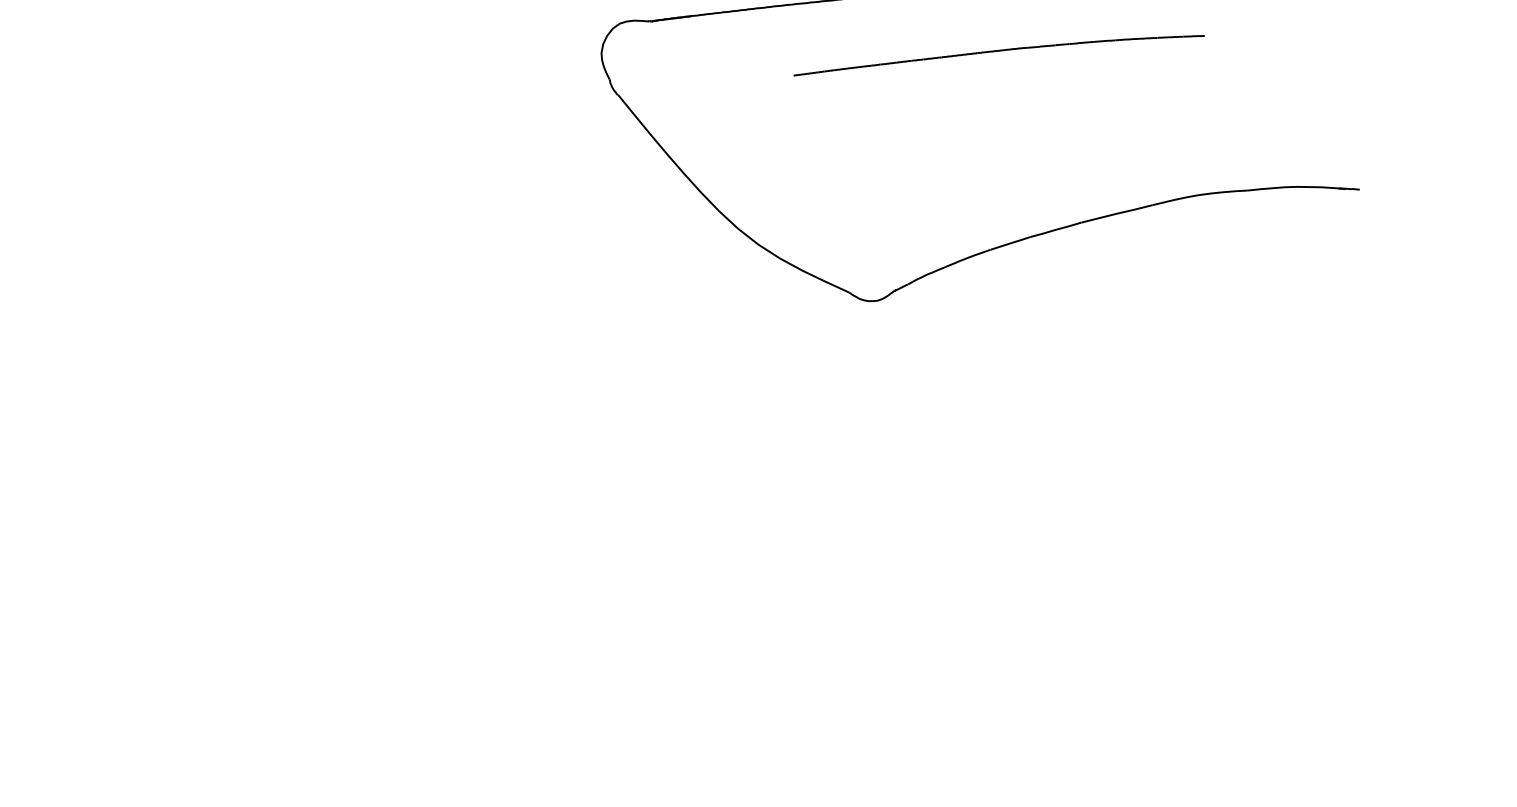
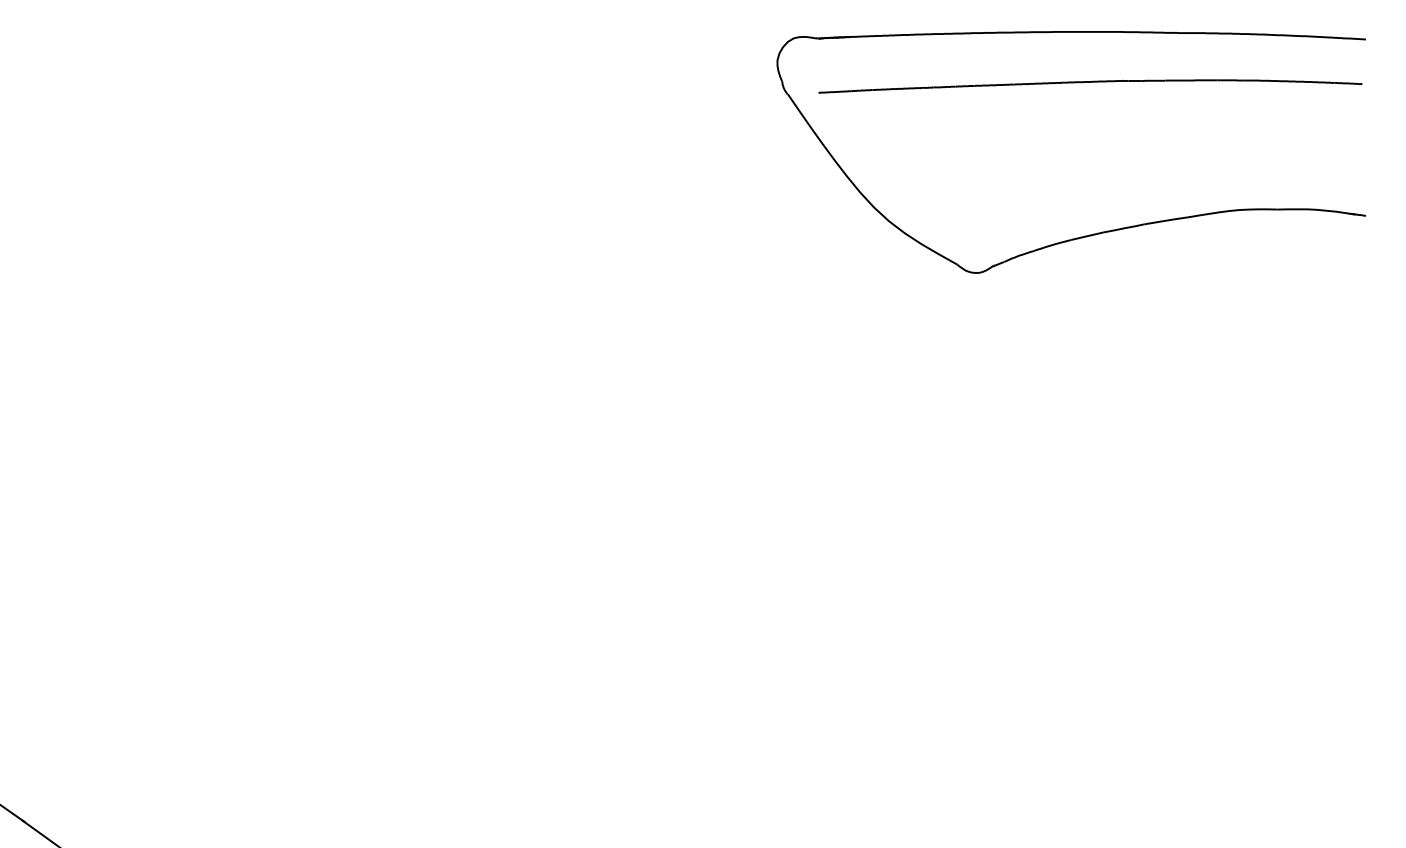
part: (999, 54) -> (1090, 86), size x1.67

